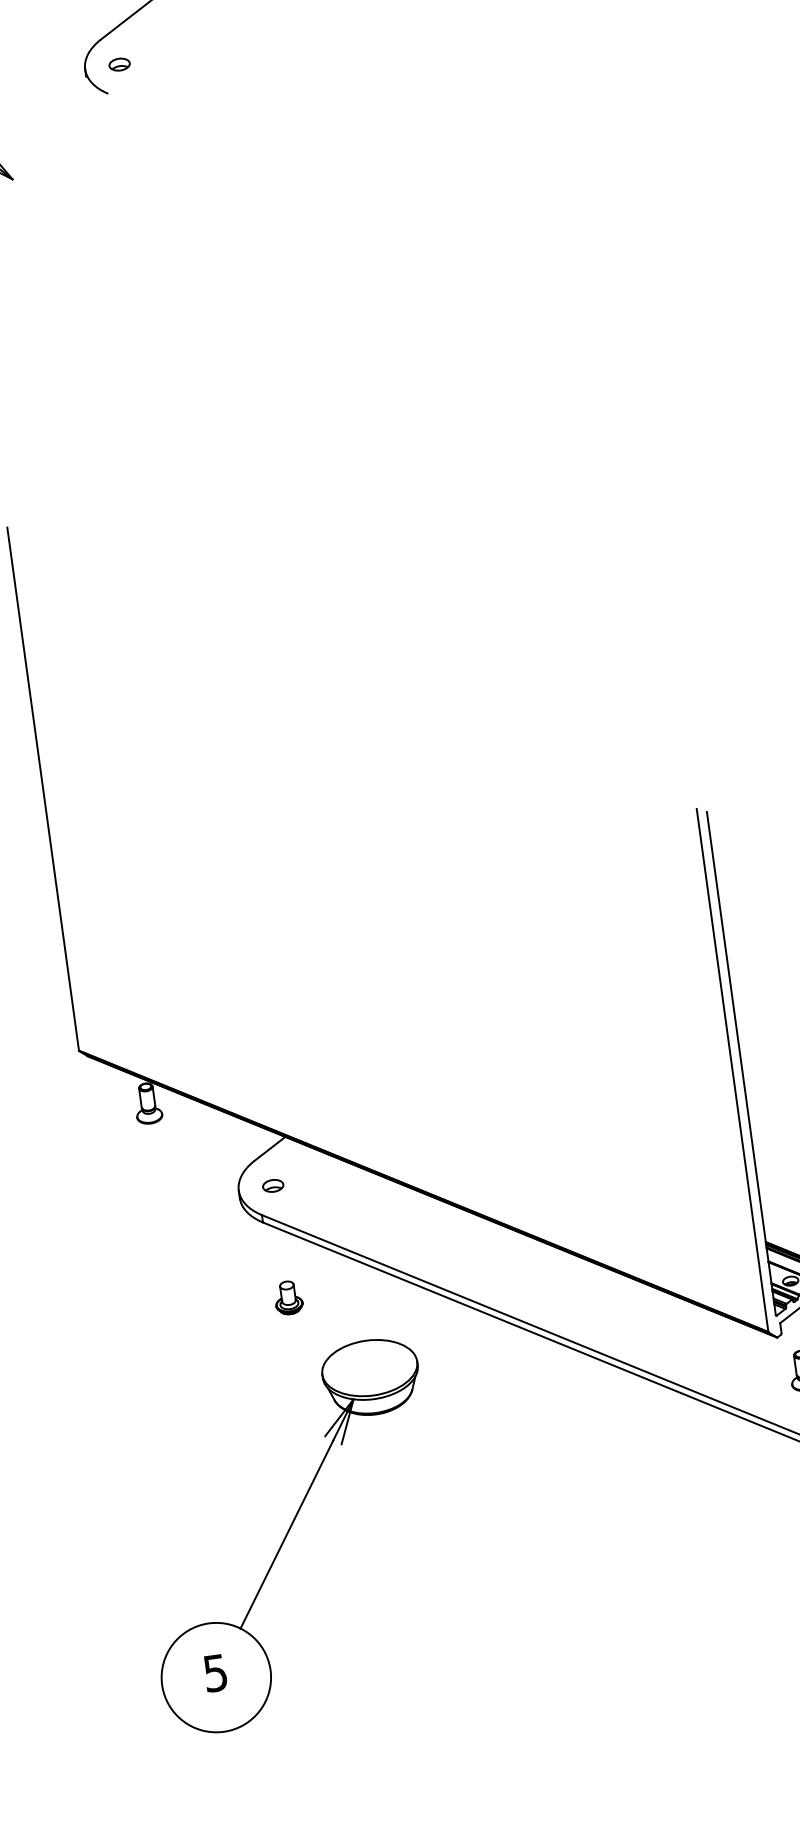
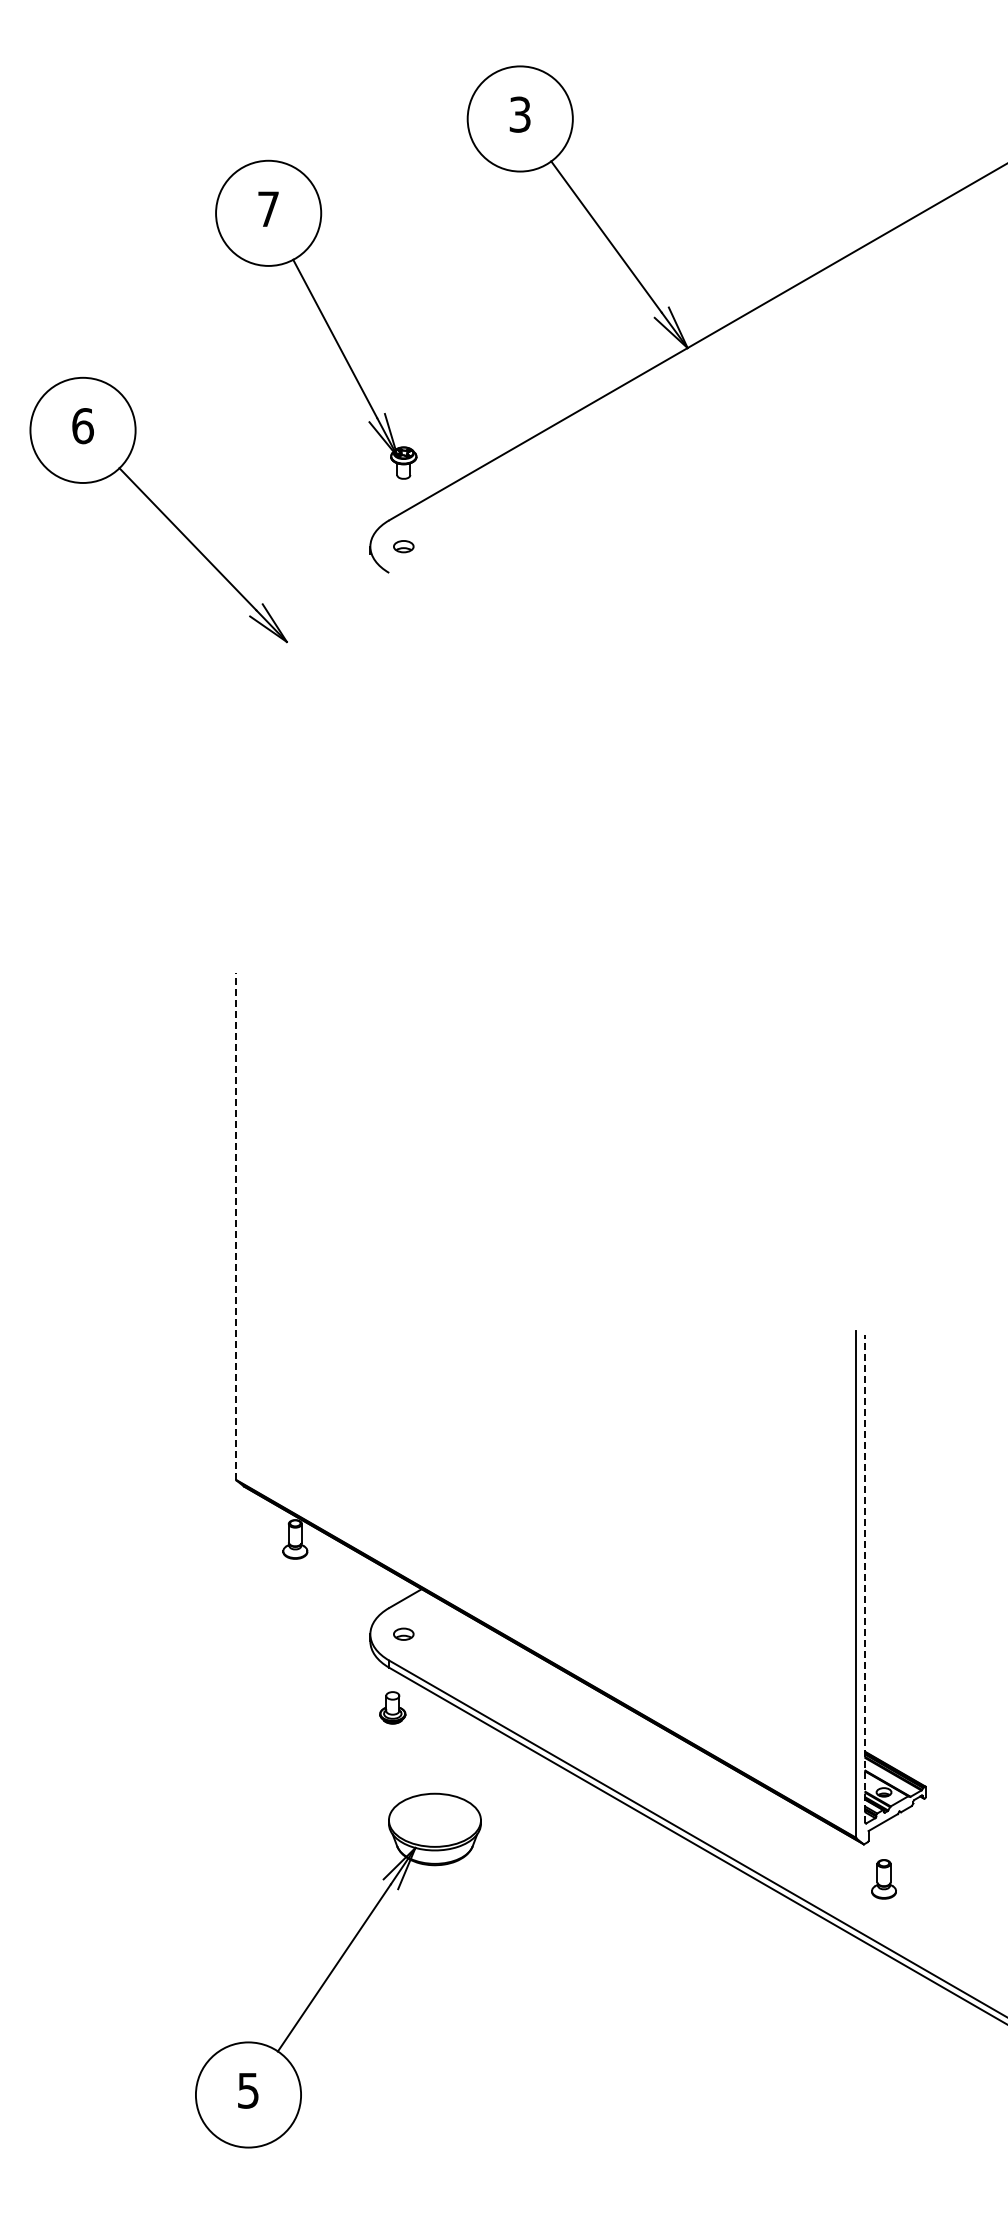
line: (43, 789) -> (236, 1226), solid -> dashed
line: (741, 1063) -> (865, 1578), solid -> dashed
part: (288, 1297) -> (392, 1707), moved
part: (291, 1536) -> (338, 1970), moved

